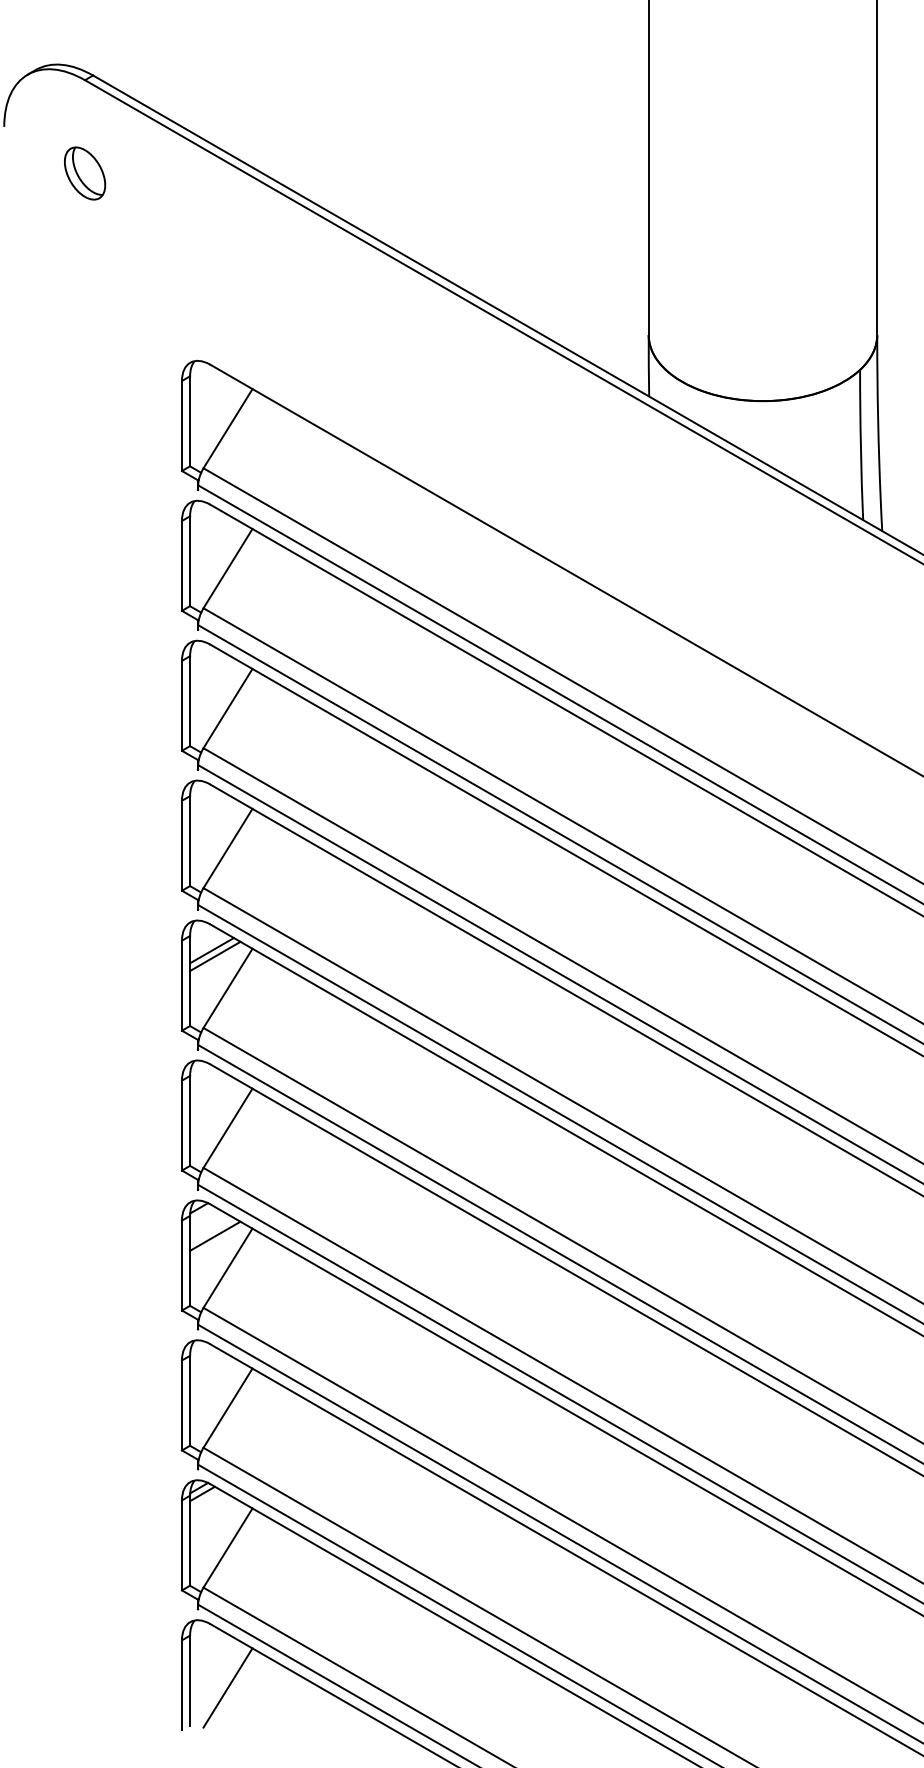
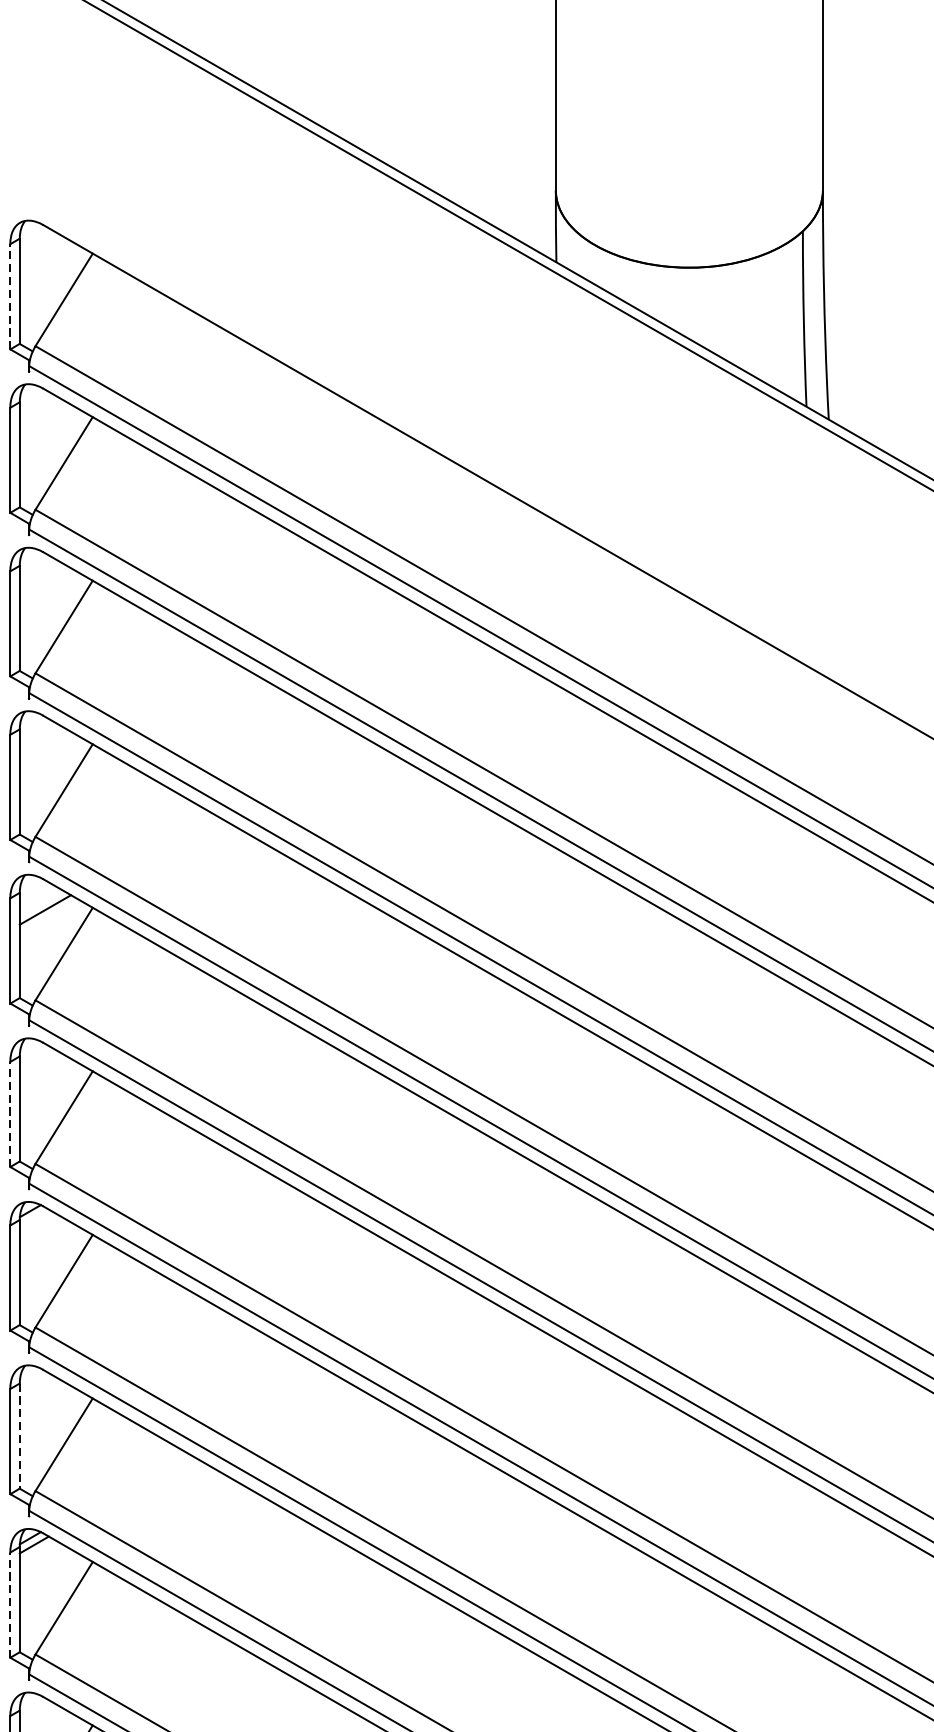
line: (182, 425) -> (10, 296), solid -> dashed
line: (215, 956) -> (49, 916), removed
line: (182, 1125) -> (10, 1114), solid -> dashed
line: (215, 1235) -> (49, 1242), removed
line: (190, 1400) -> (20, 1435), solid -> dashed
line: (182, 1544) -> (10, 1604), solid -> dashed

